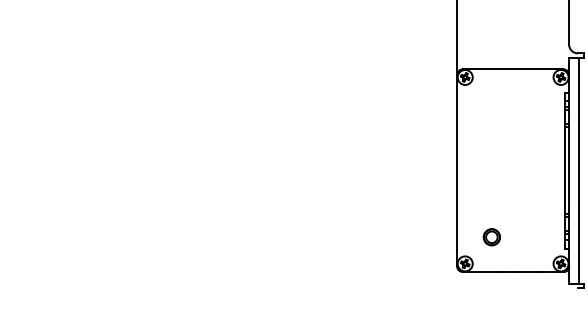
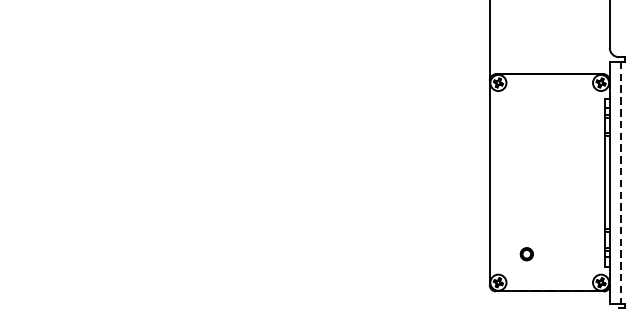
line: (579, 170) -> (620, 182), solid -> dashed
part: (491, 237) -> (526, 254), size x0.7

